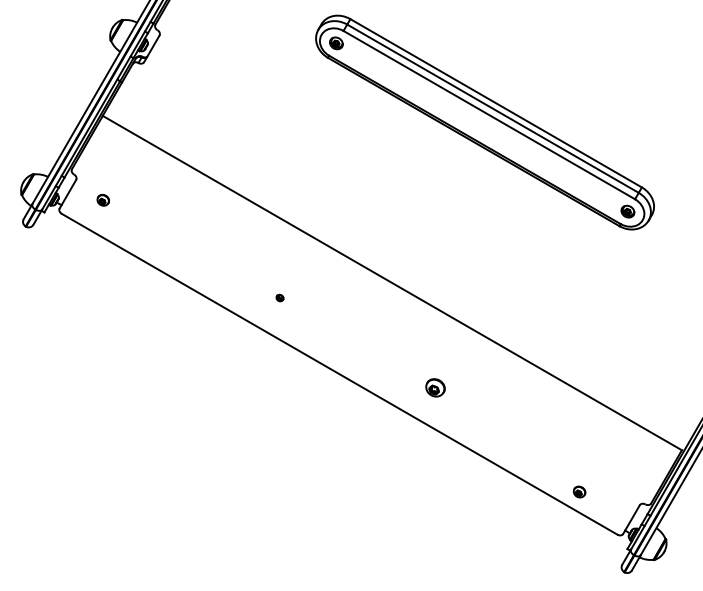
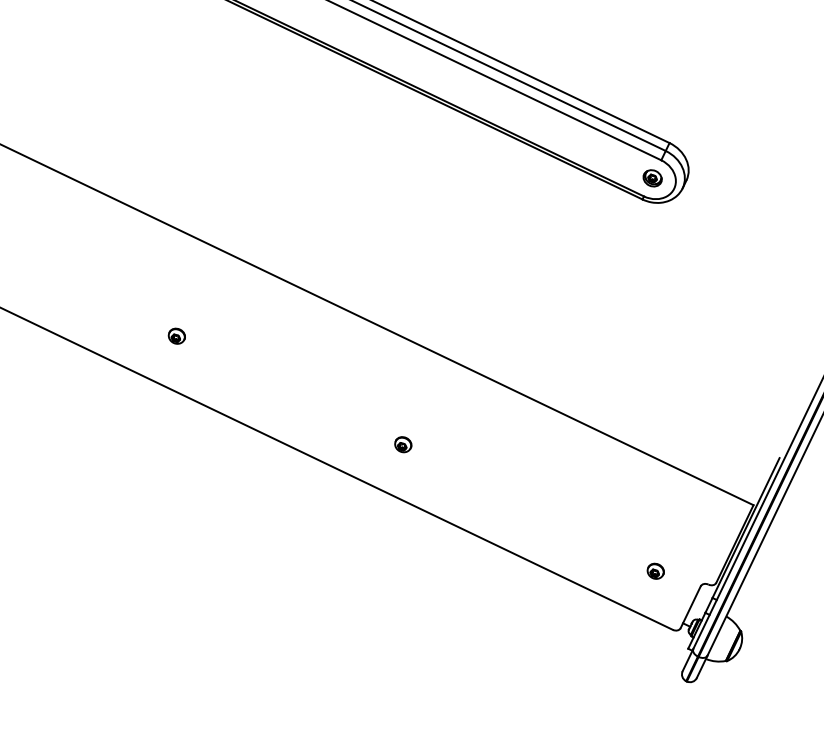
part: (279, 297) -> (176, 335), size x1.67
part: (435, 387) -> (403, 444), size x0.62
part: (579, 491) -> (655, 570), moved

